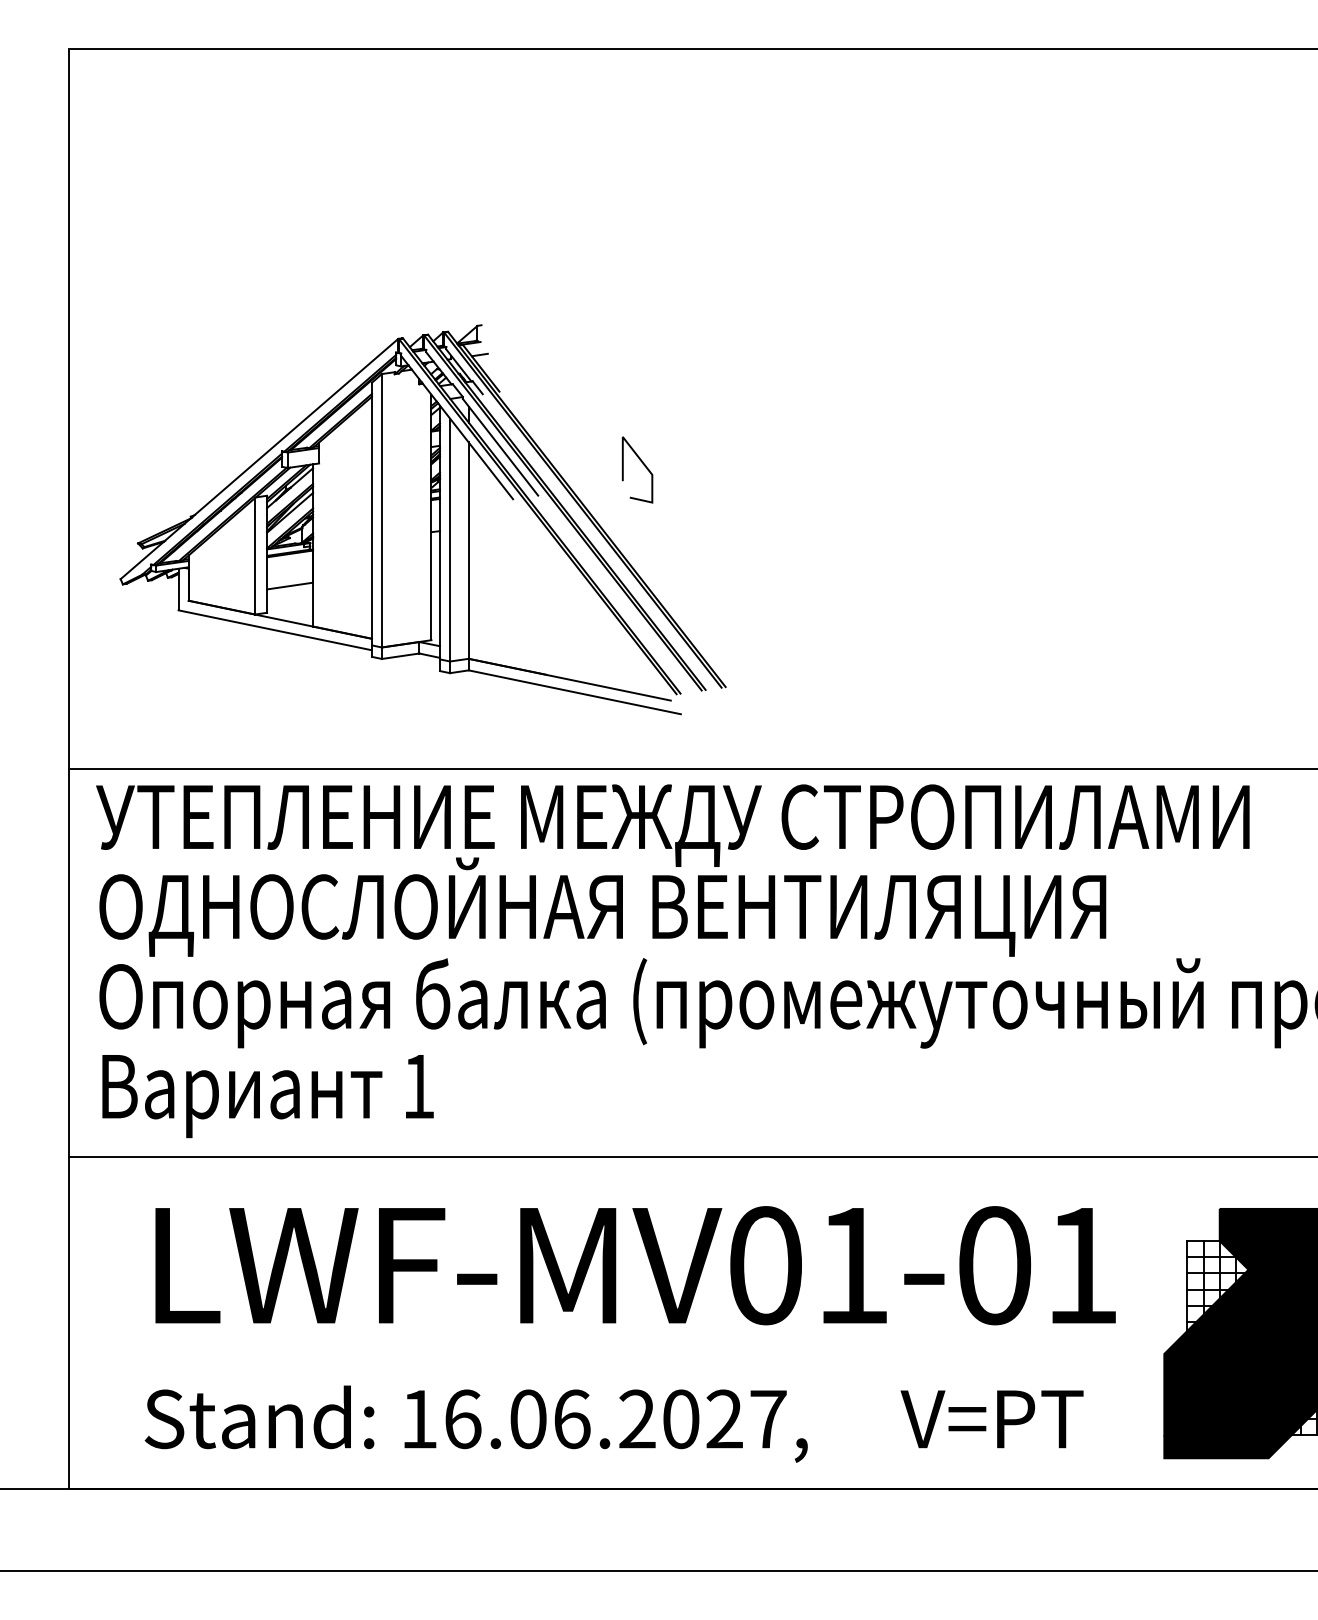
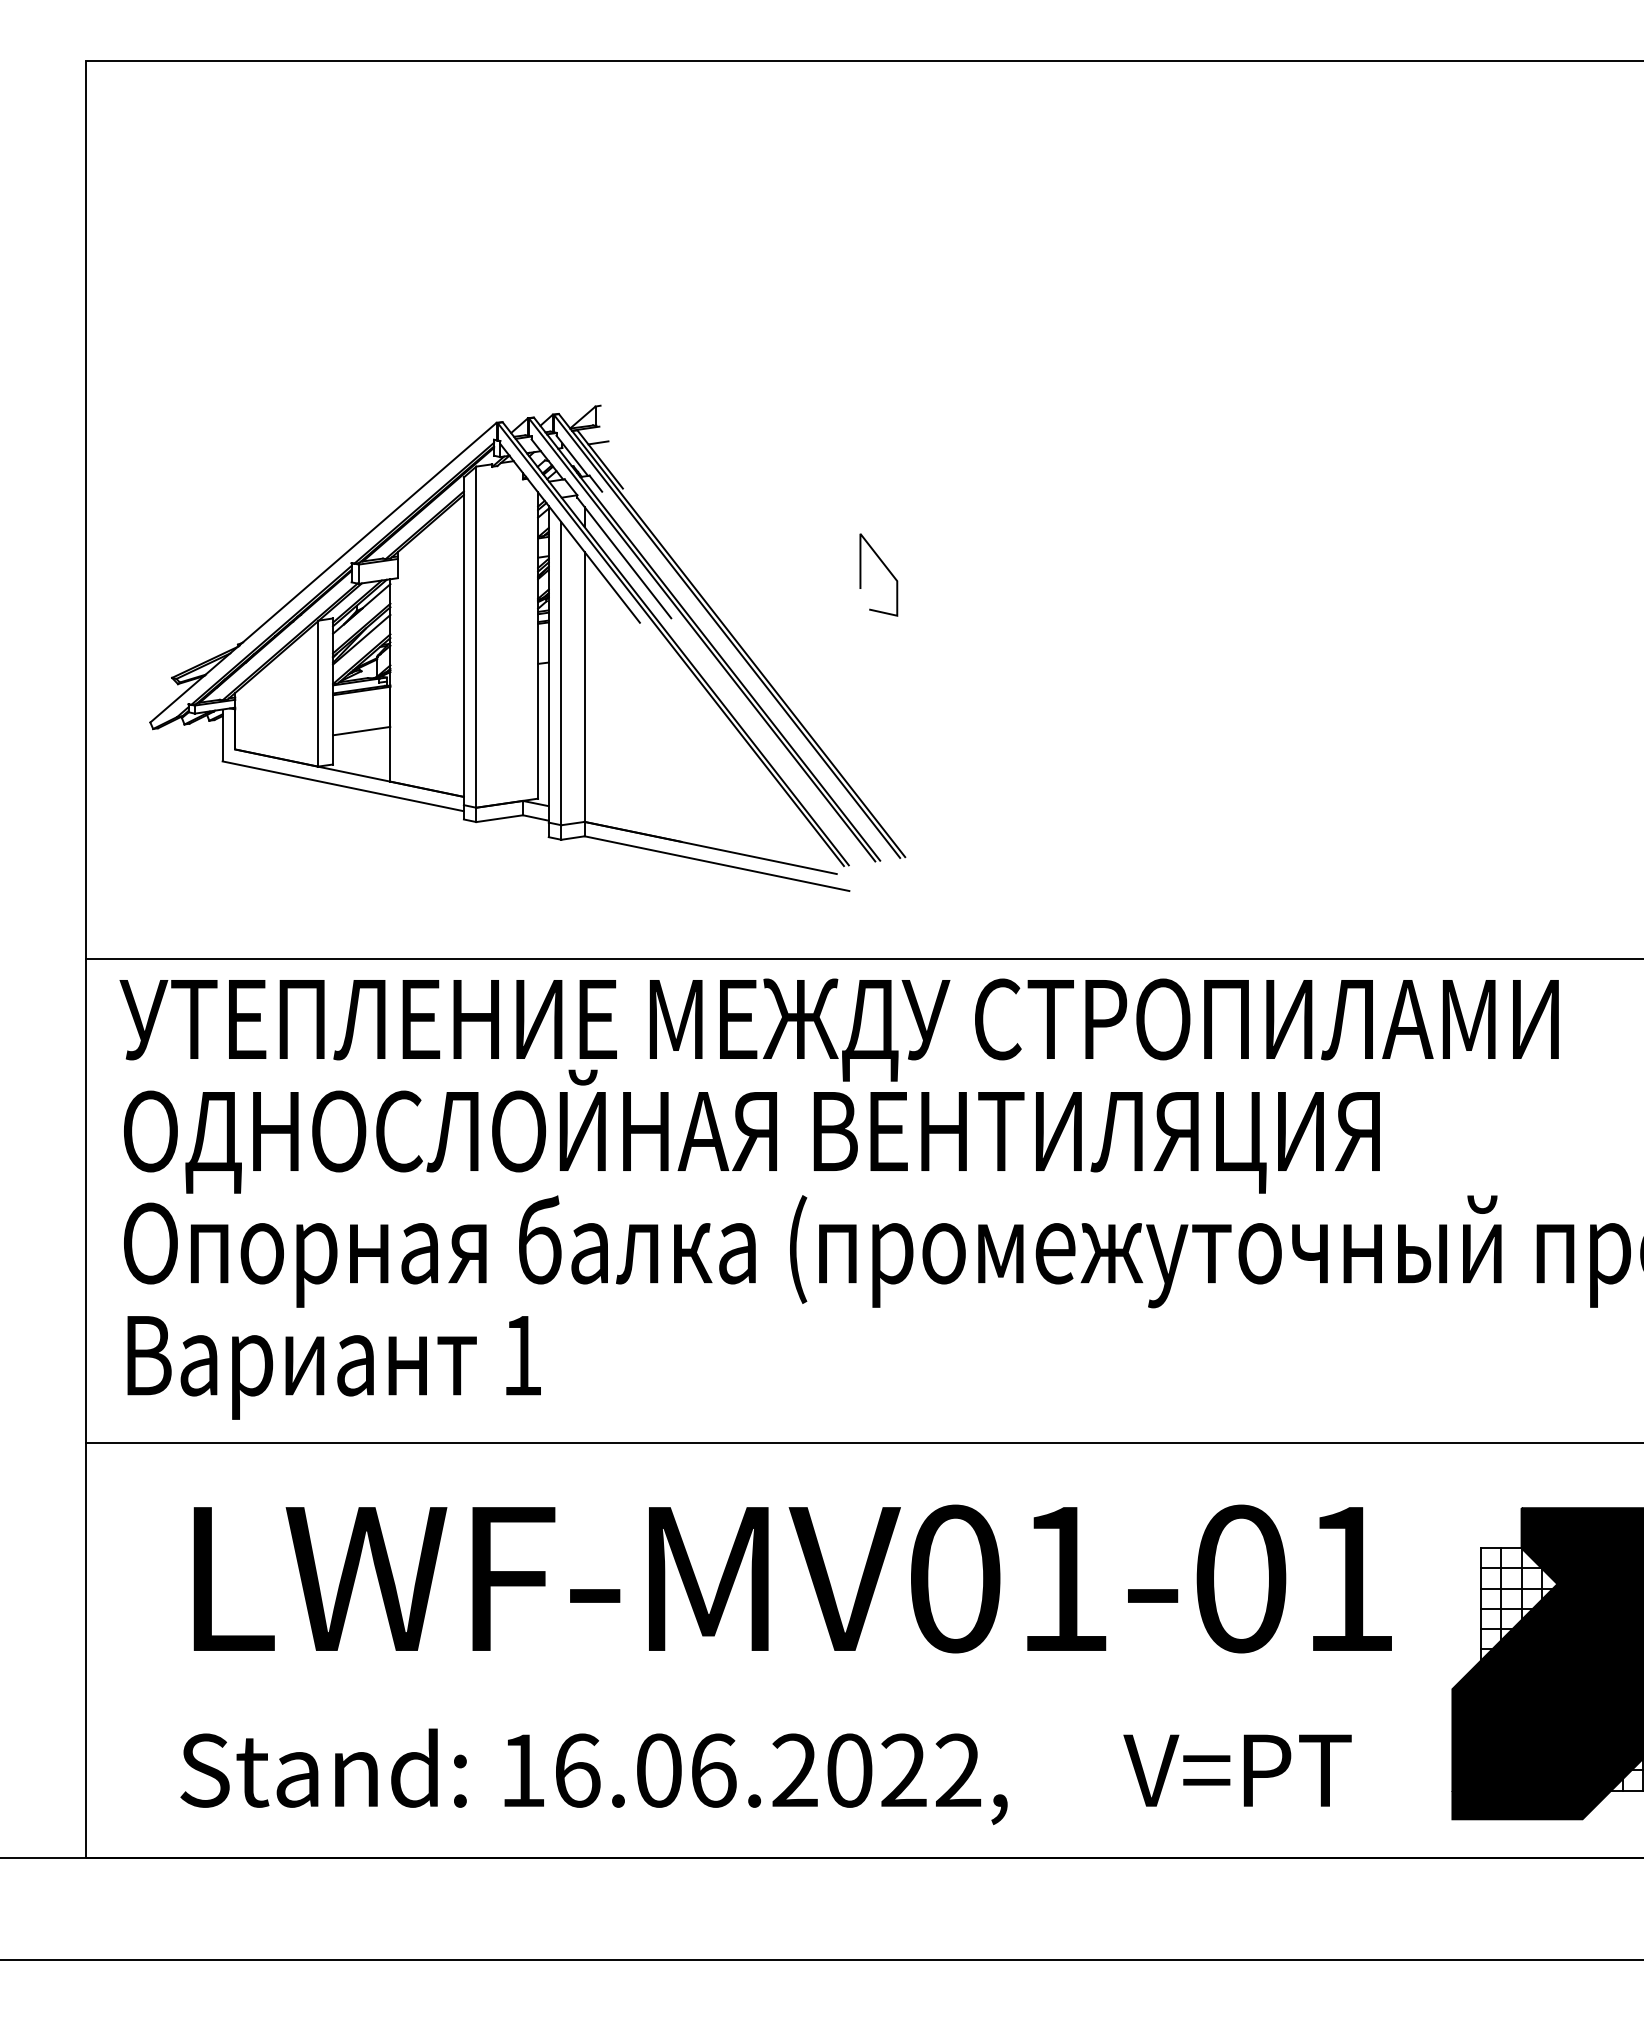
line: (643, 465) -> (886, 569), moved
text: (768, 1418) -> (958, 1769), 16.06.2027, -> 16.06.2022,

